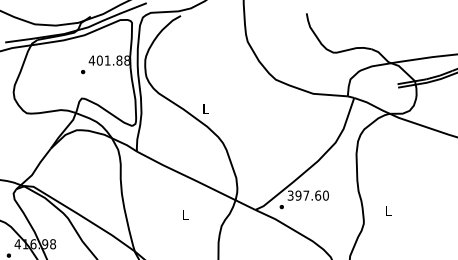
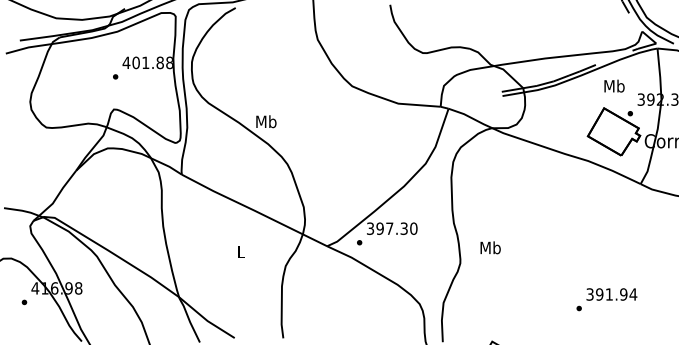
text: (205, 108) -> (266, 121), L -> Mb
text: (317, 195) -> (403, 228), 397.60 -> 397.30
text: (388, 210) -> (490, 247), L -> Mb

